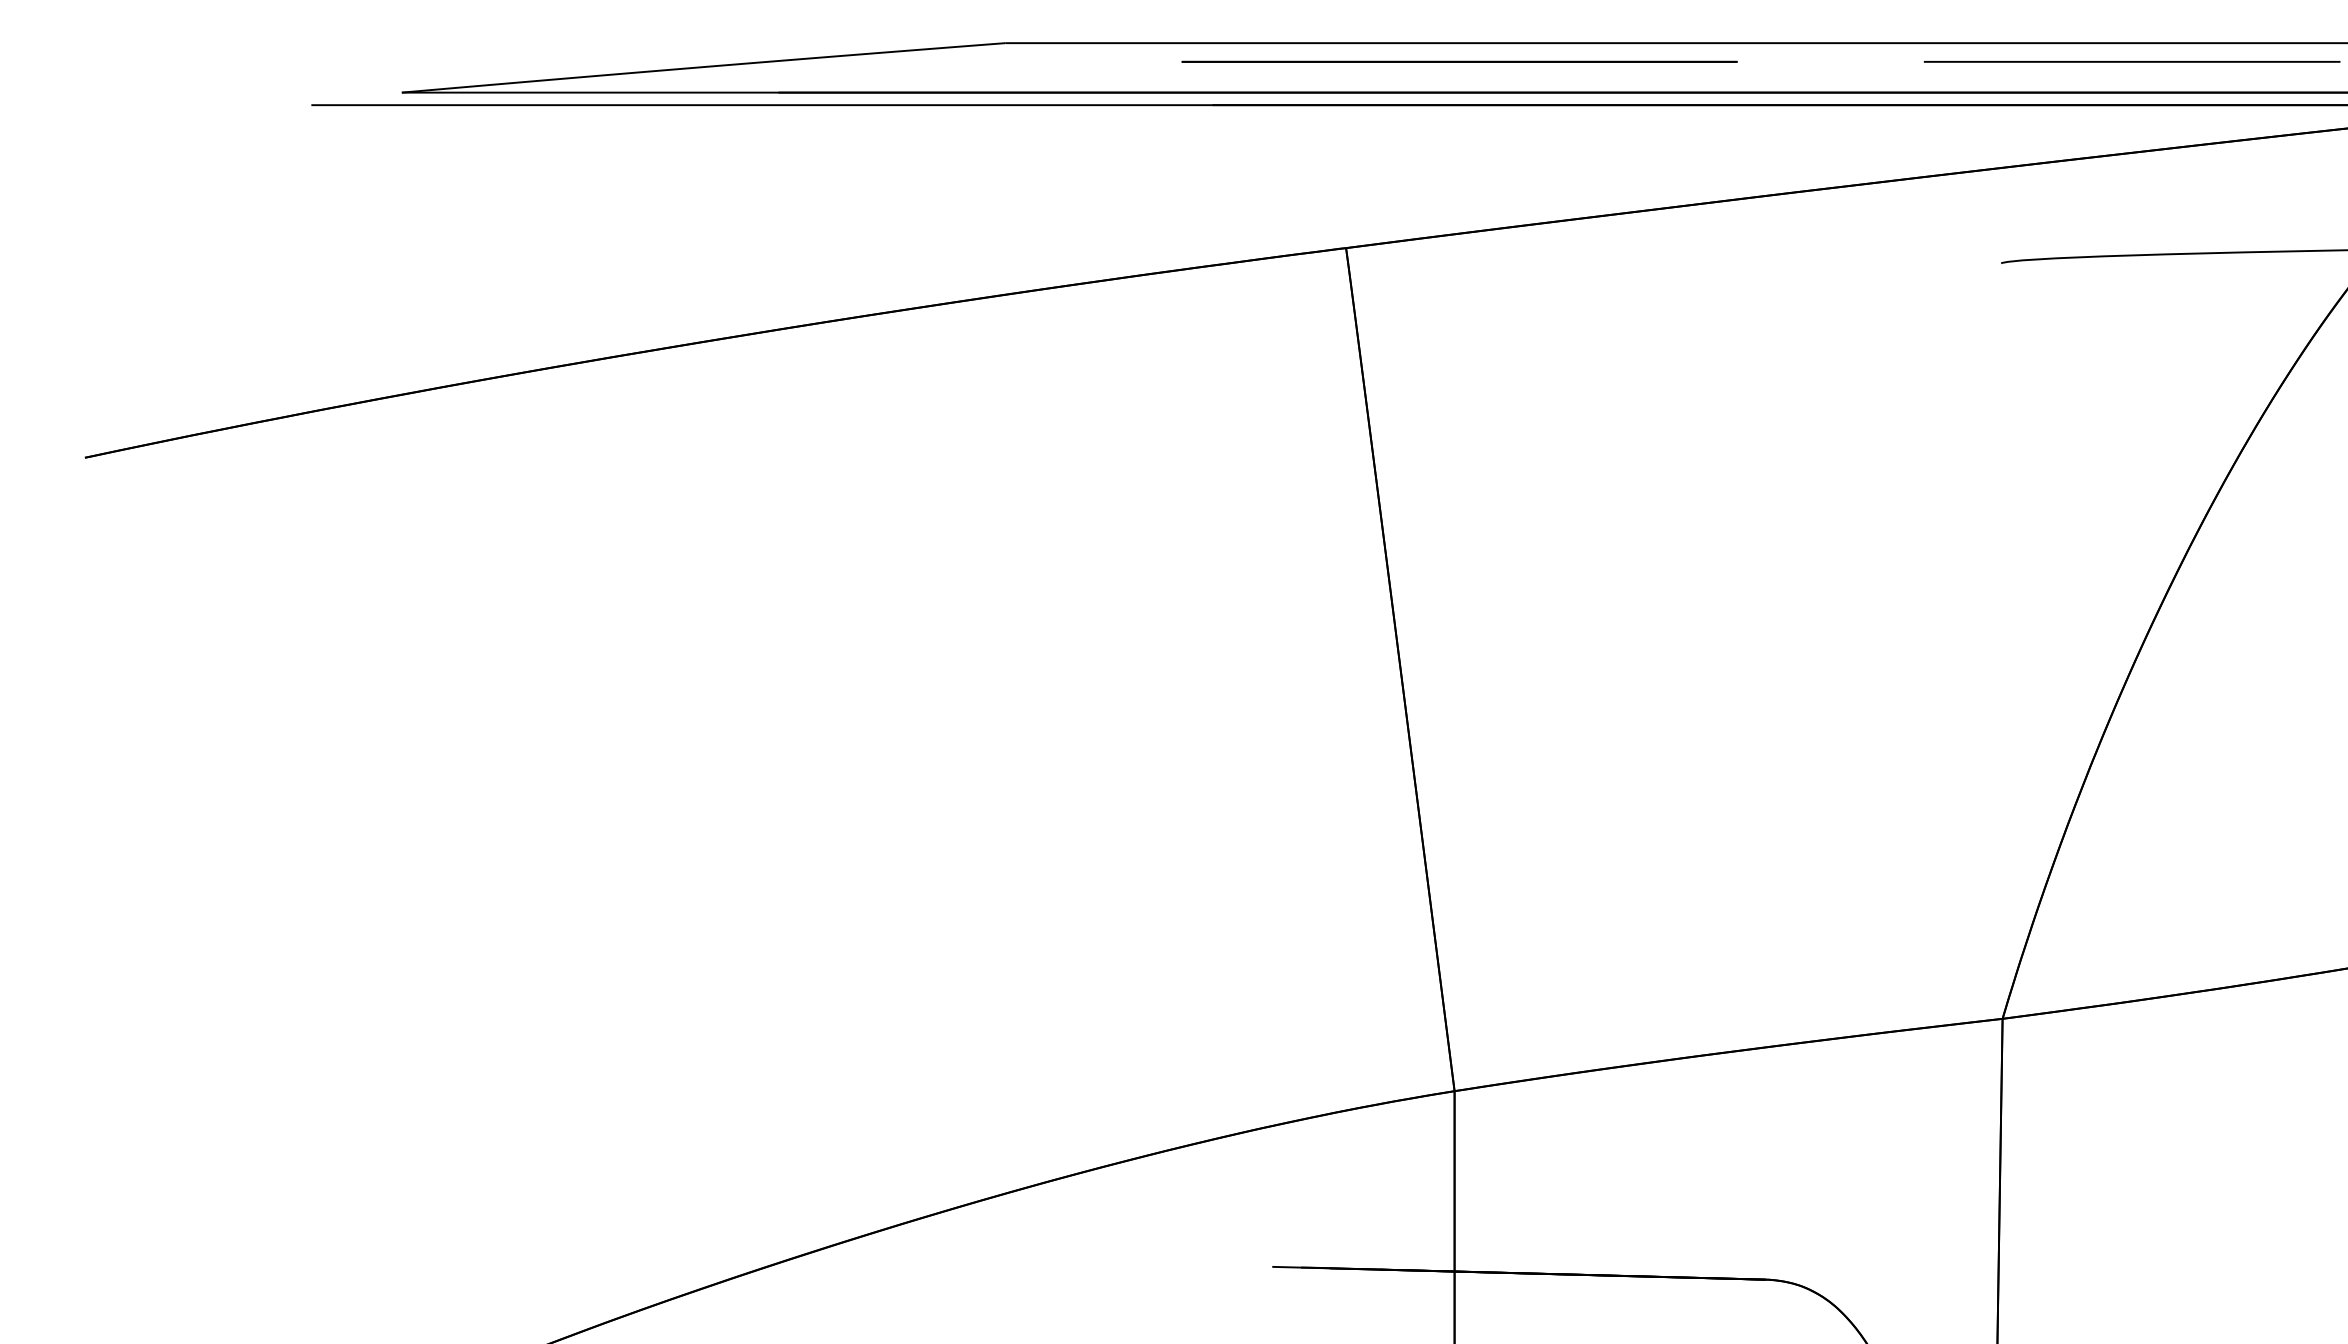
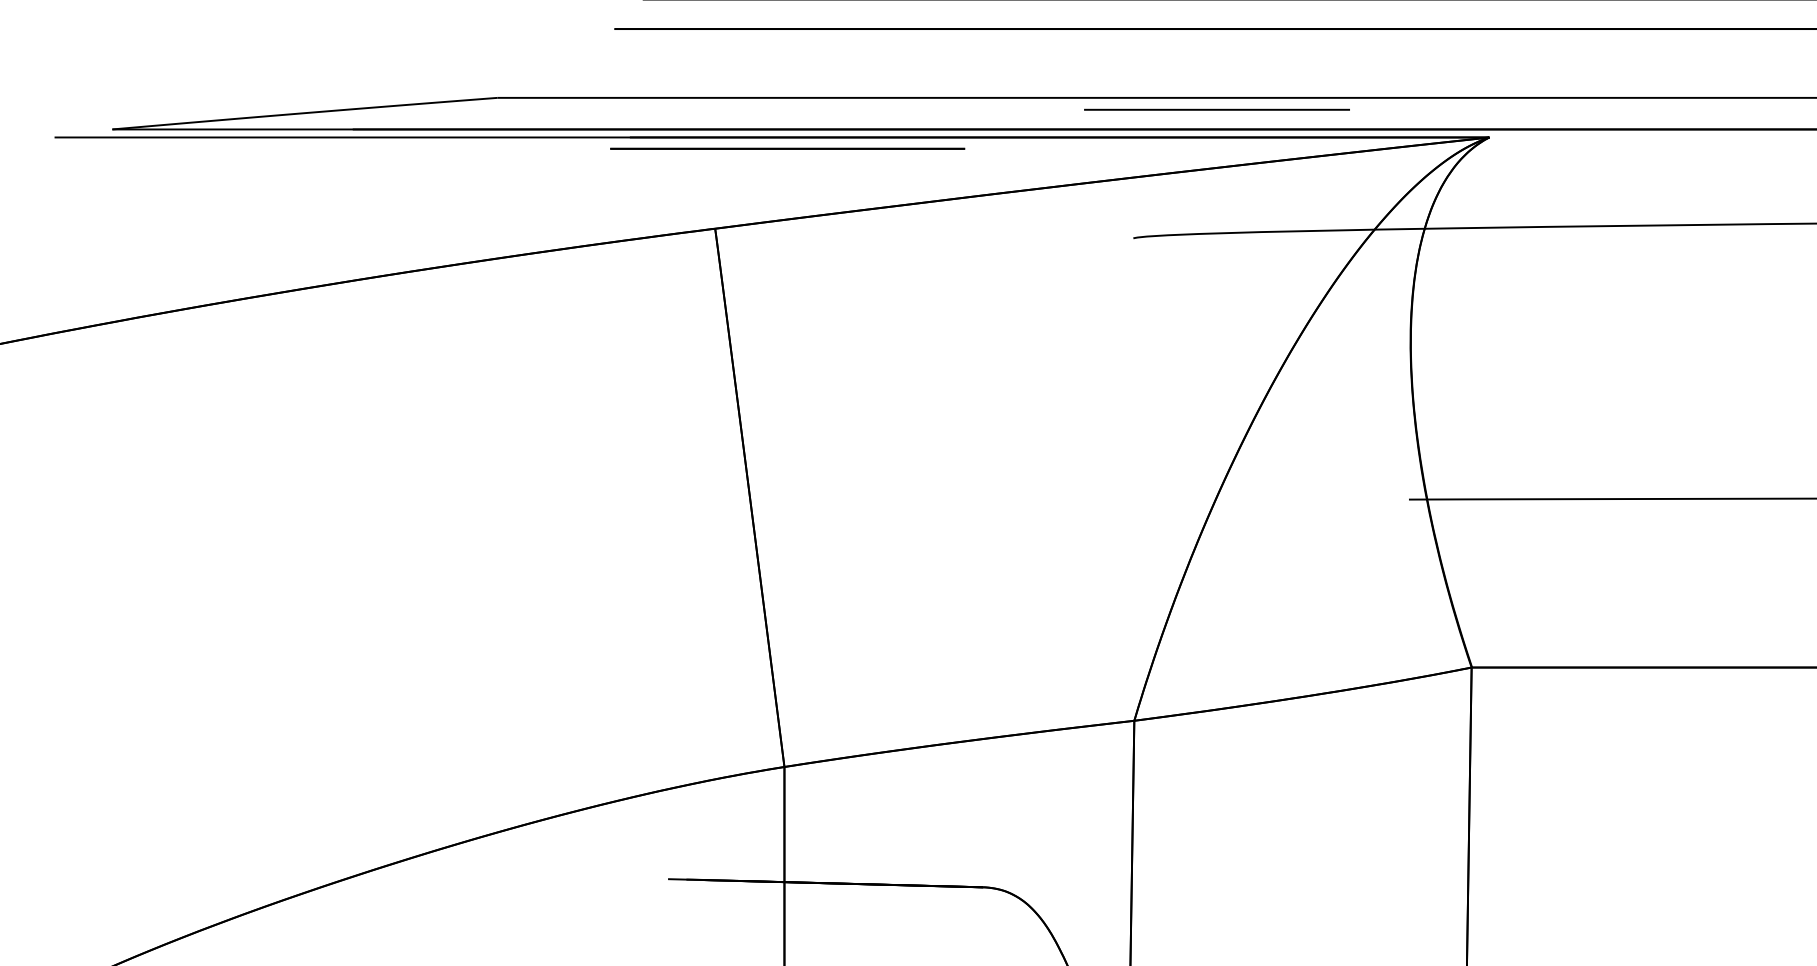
line: (1459, 61) -> (787, 148), moved

